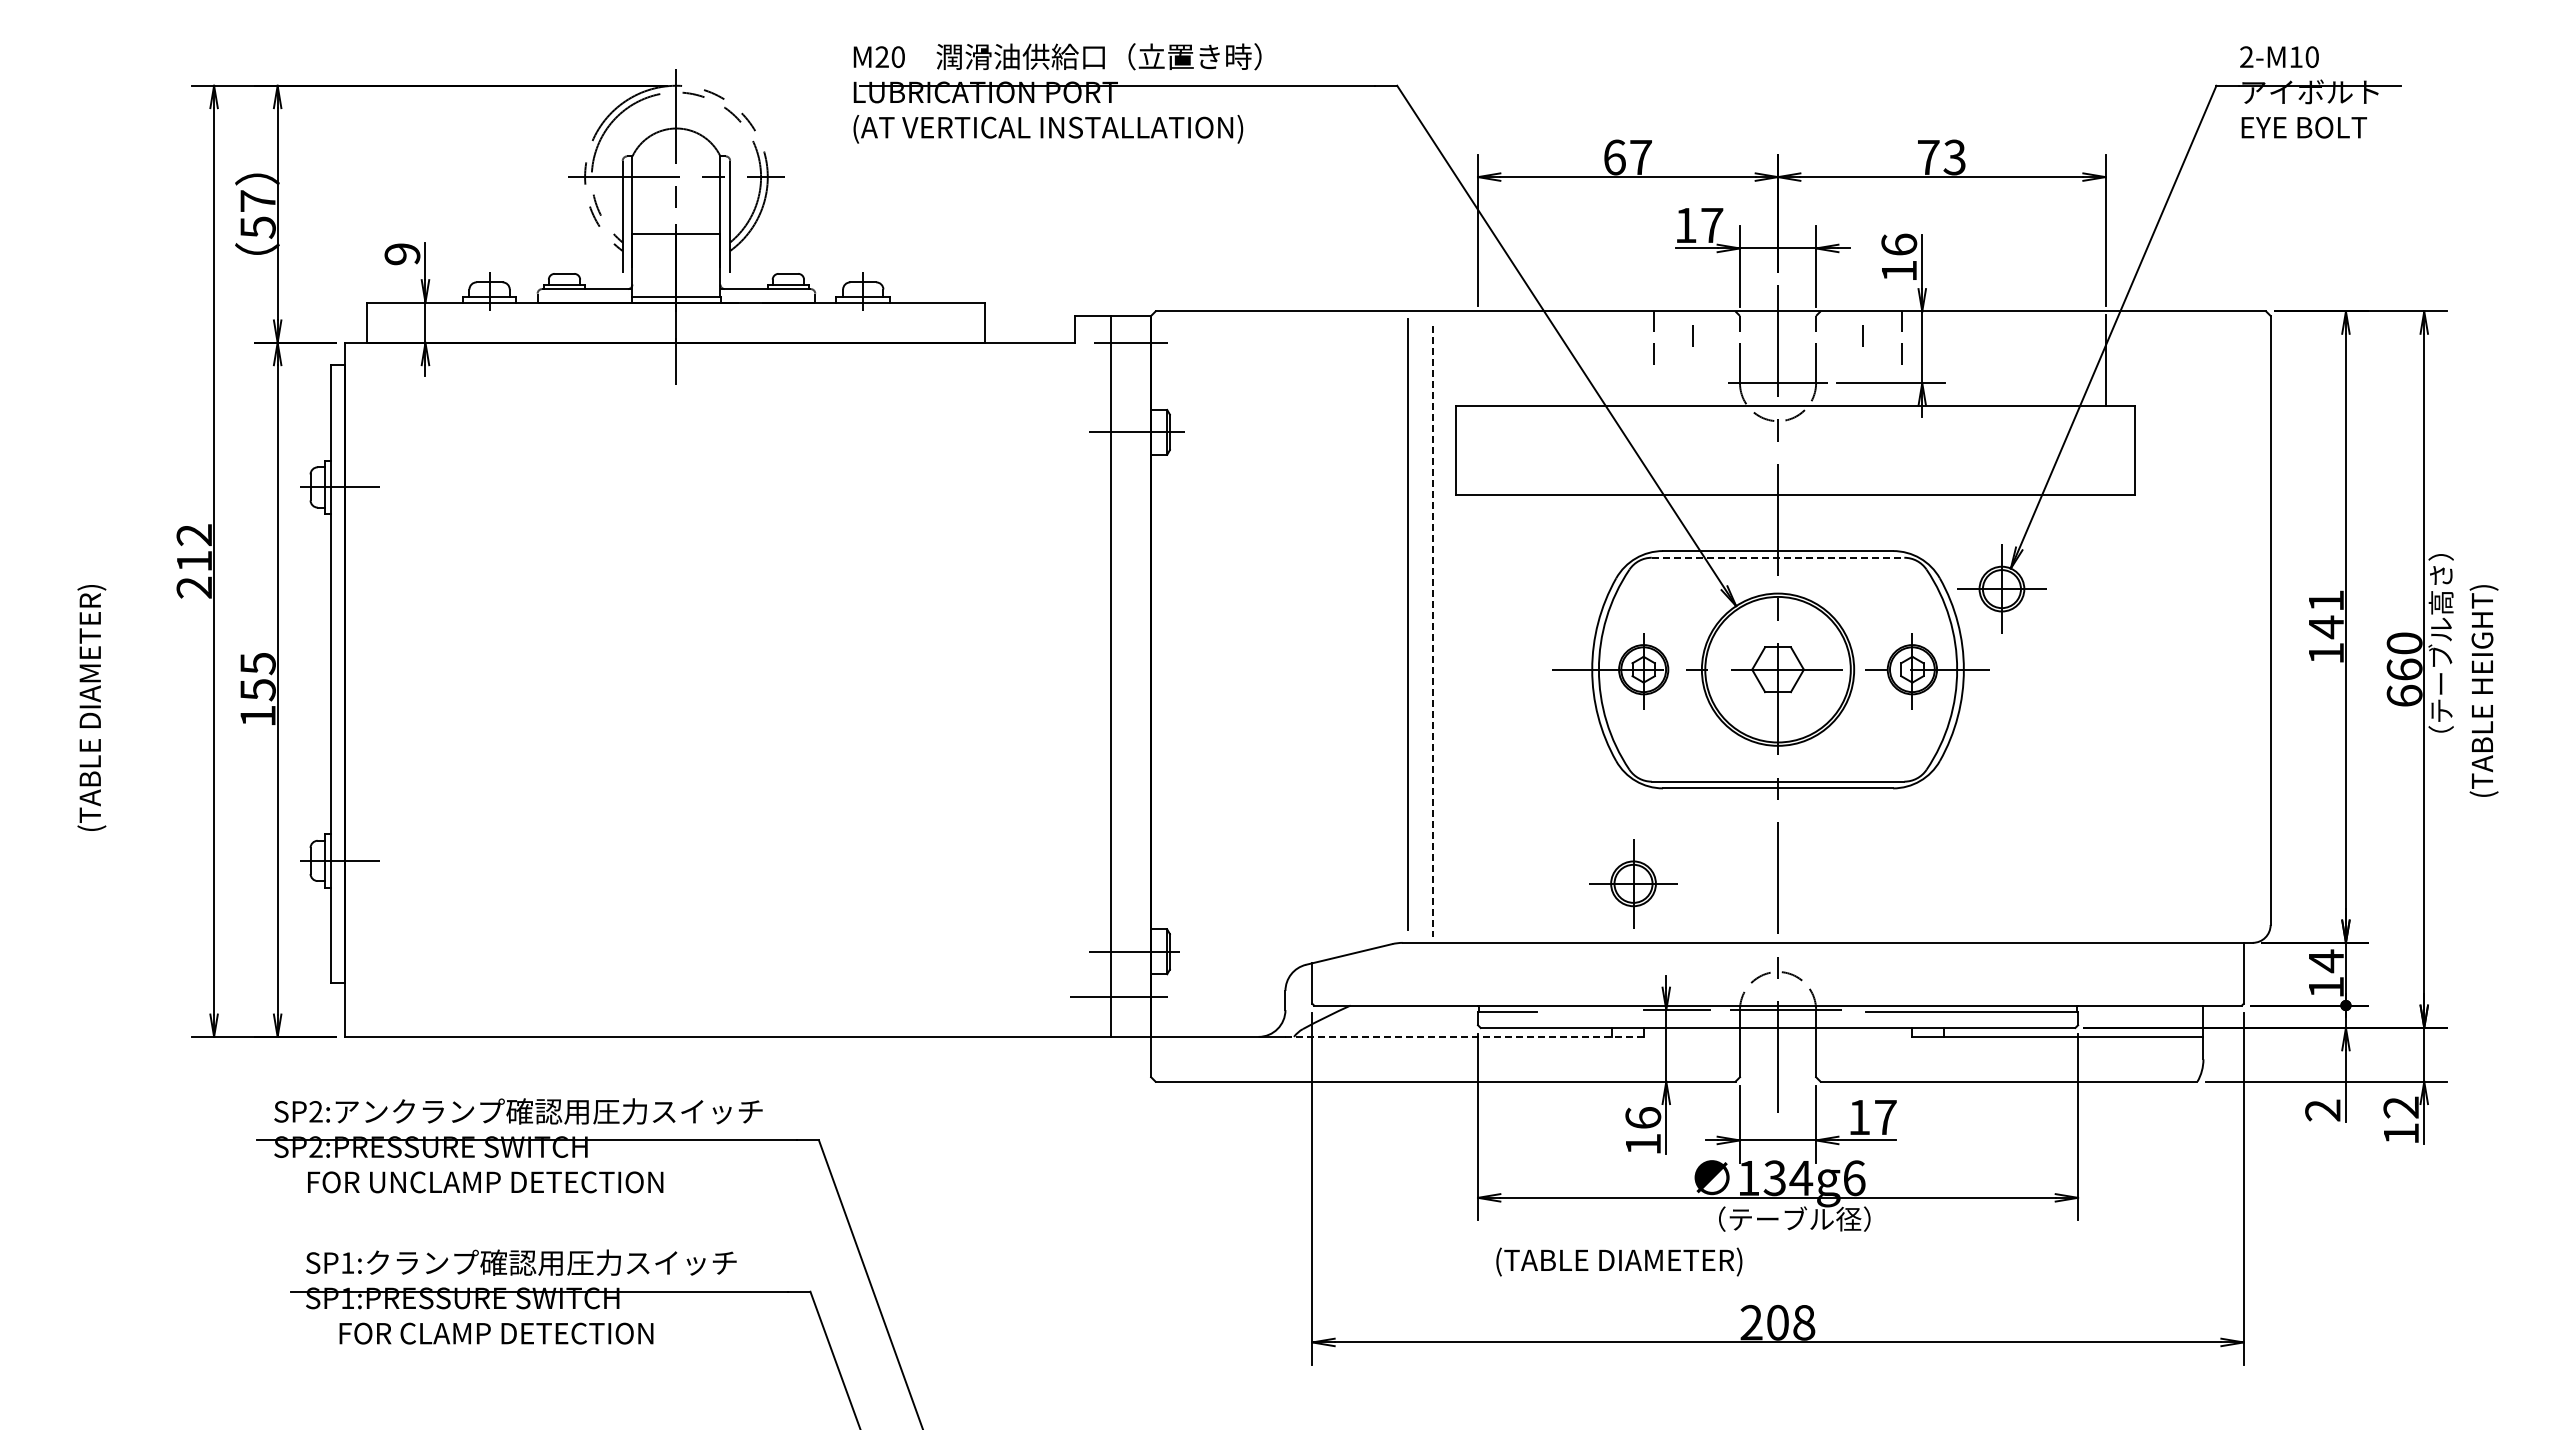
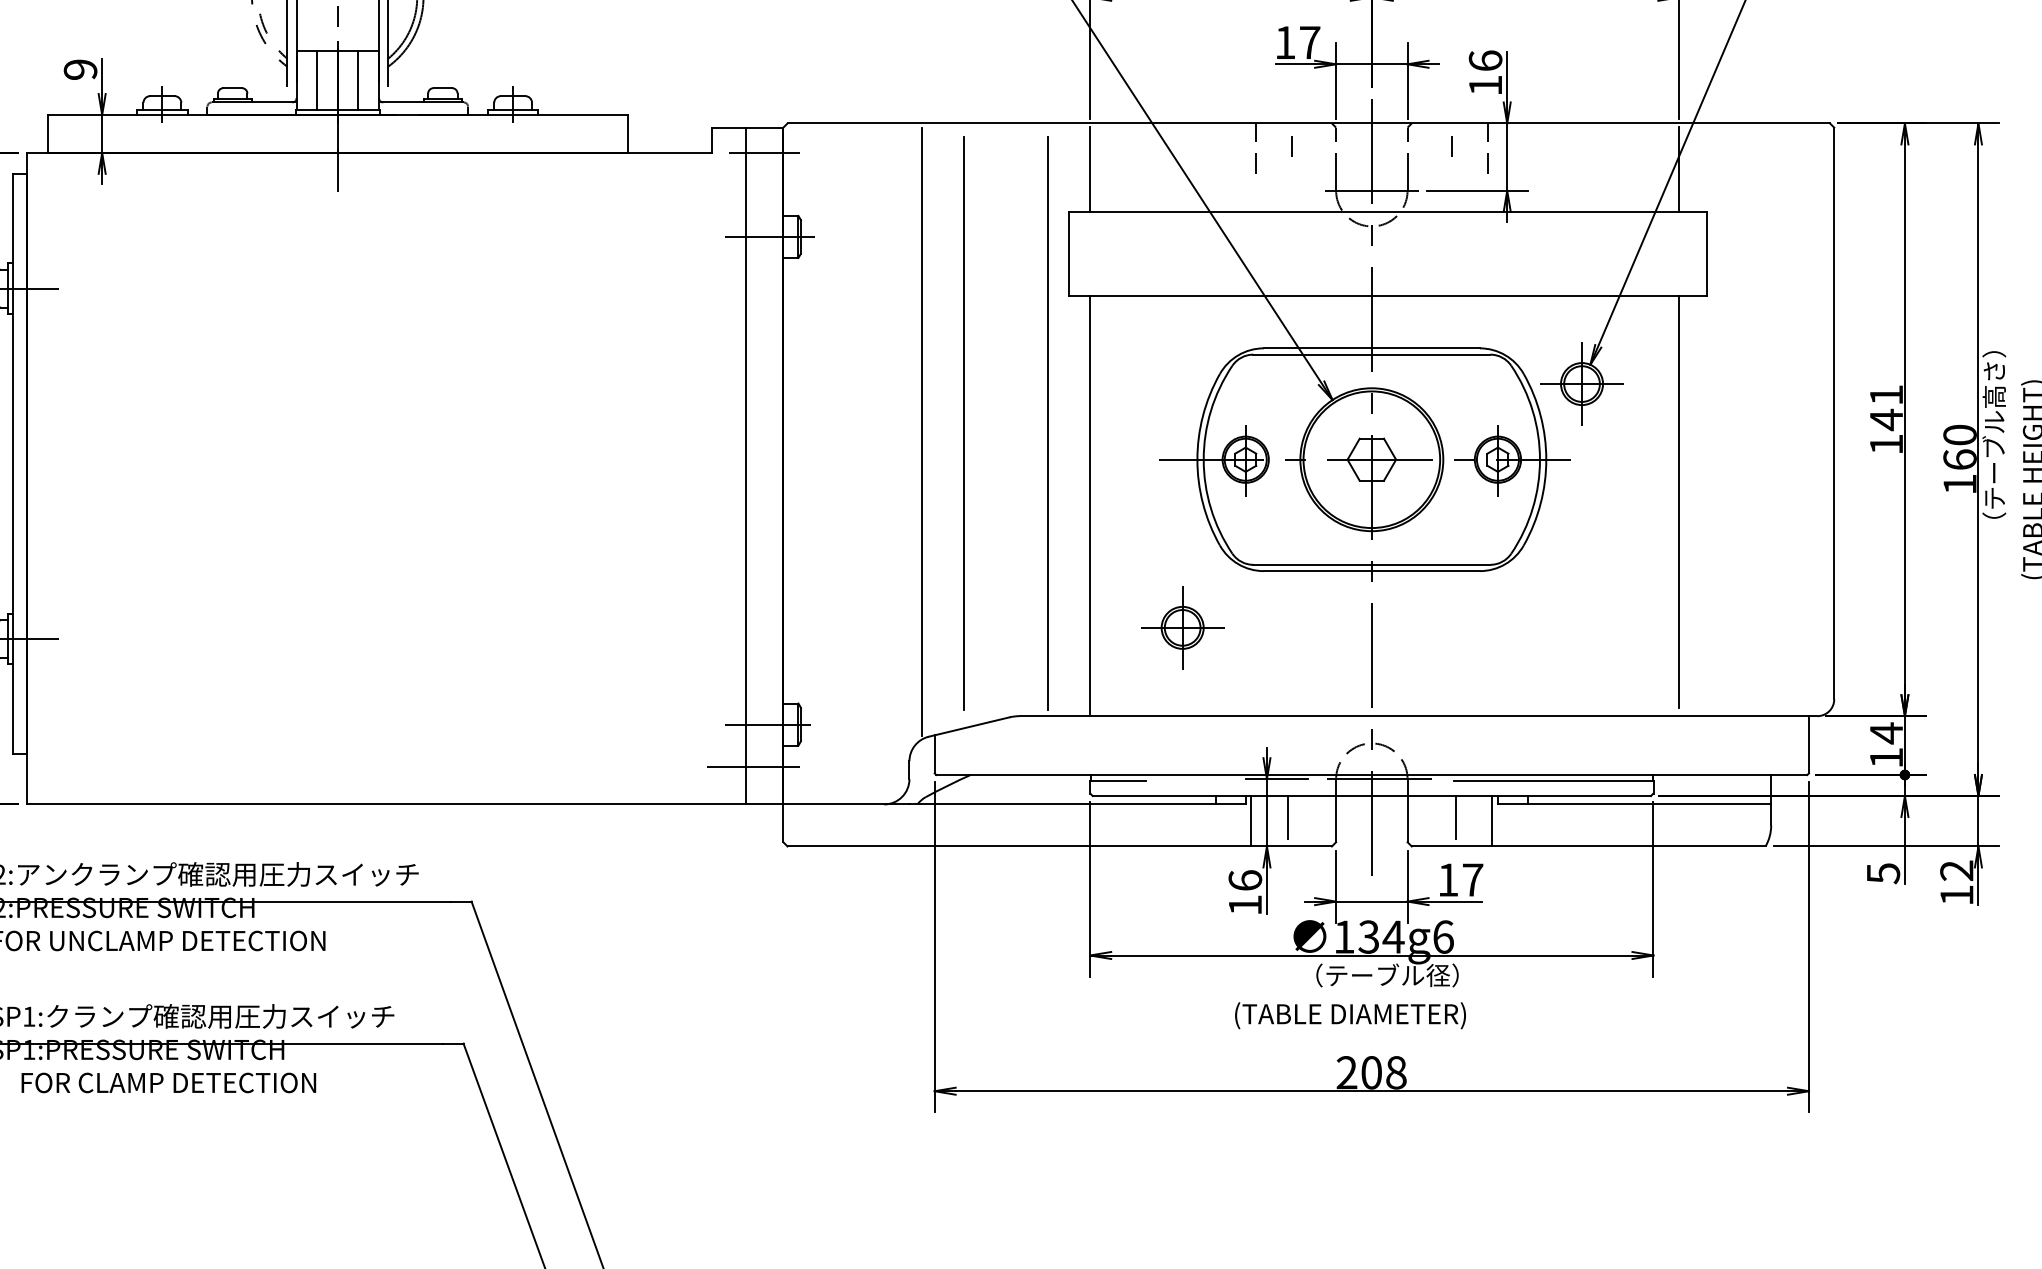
line: (654, 265) -> (317, 80), added
line: (698, 265) -> (358, 80), added
line: (1478, 360) -> (1090, 169), added
line: (1778, 557) -> (1372, 354), dashed -> solid
line: (1407, 624) -> (963, 423), moved
line: (1433, 631) -> (1048, 423), dashed -> solid
line: (1298, 639) -> (921, 431), added
text: (2404, 695) -> (1959, 483), 660 -> 160
line: (2105, 714) -> (1679, 501), added
line: (1478, 717) -> (1090, 504), added
part: (1633, 883) -> (1182, 627), moved
line: (1464, 1036) -> (1077, 804), dashed -> solid
line: (1688, 1050) -> (1287, 817), added
line: (1867, 1050) -> (1455, 817), added
line: (1649, 1054) -> (1251, 820), added
line: (1906, 1054) -> (1492, 820), added
text: (2322, 1110) -> (1882, 873), 2 -> 5
text: (1619, 1261) -> (1350, 1015), moved

